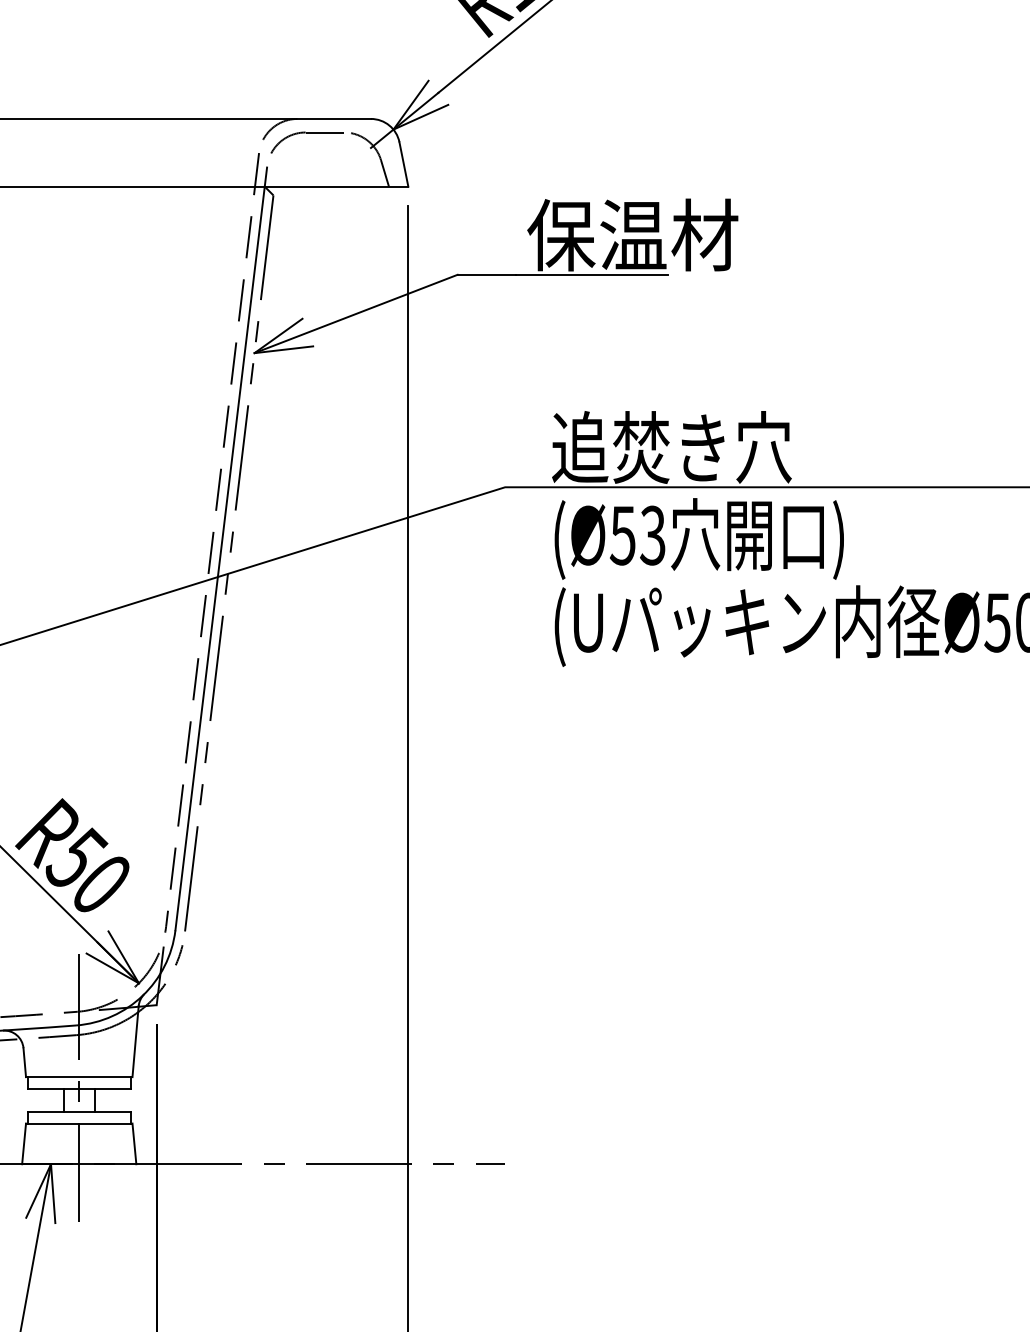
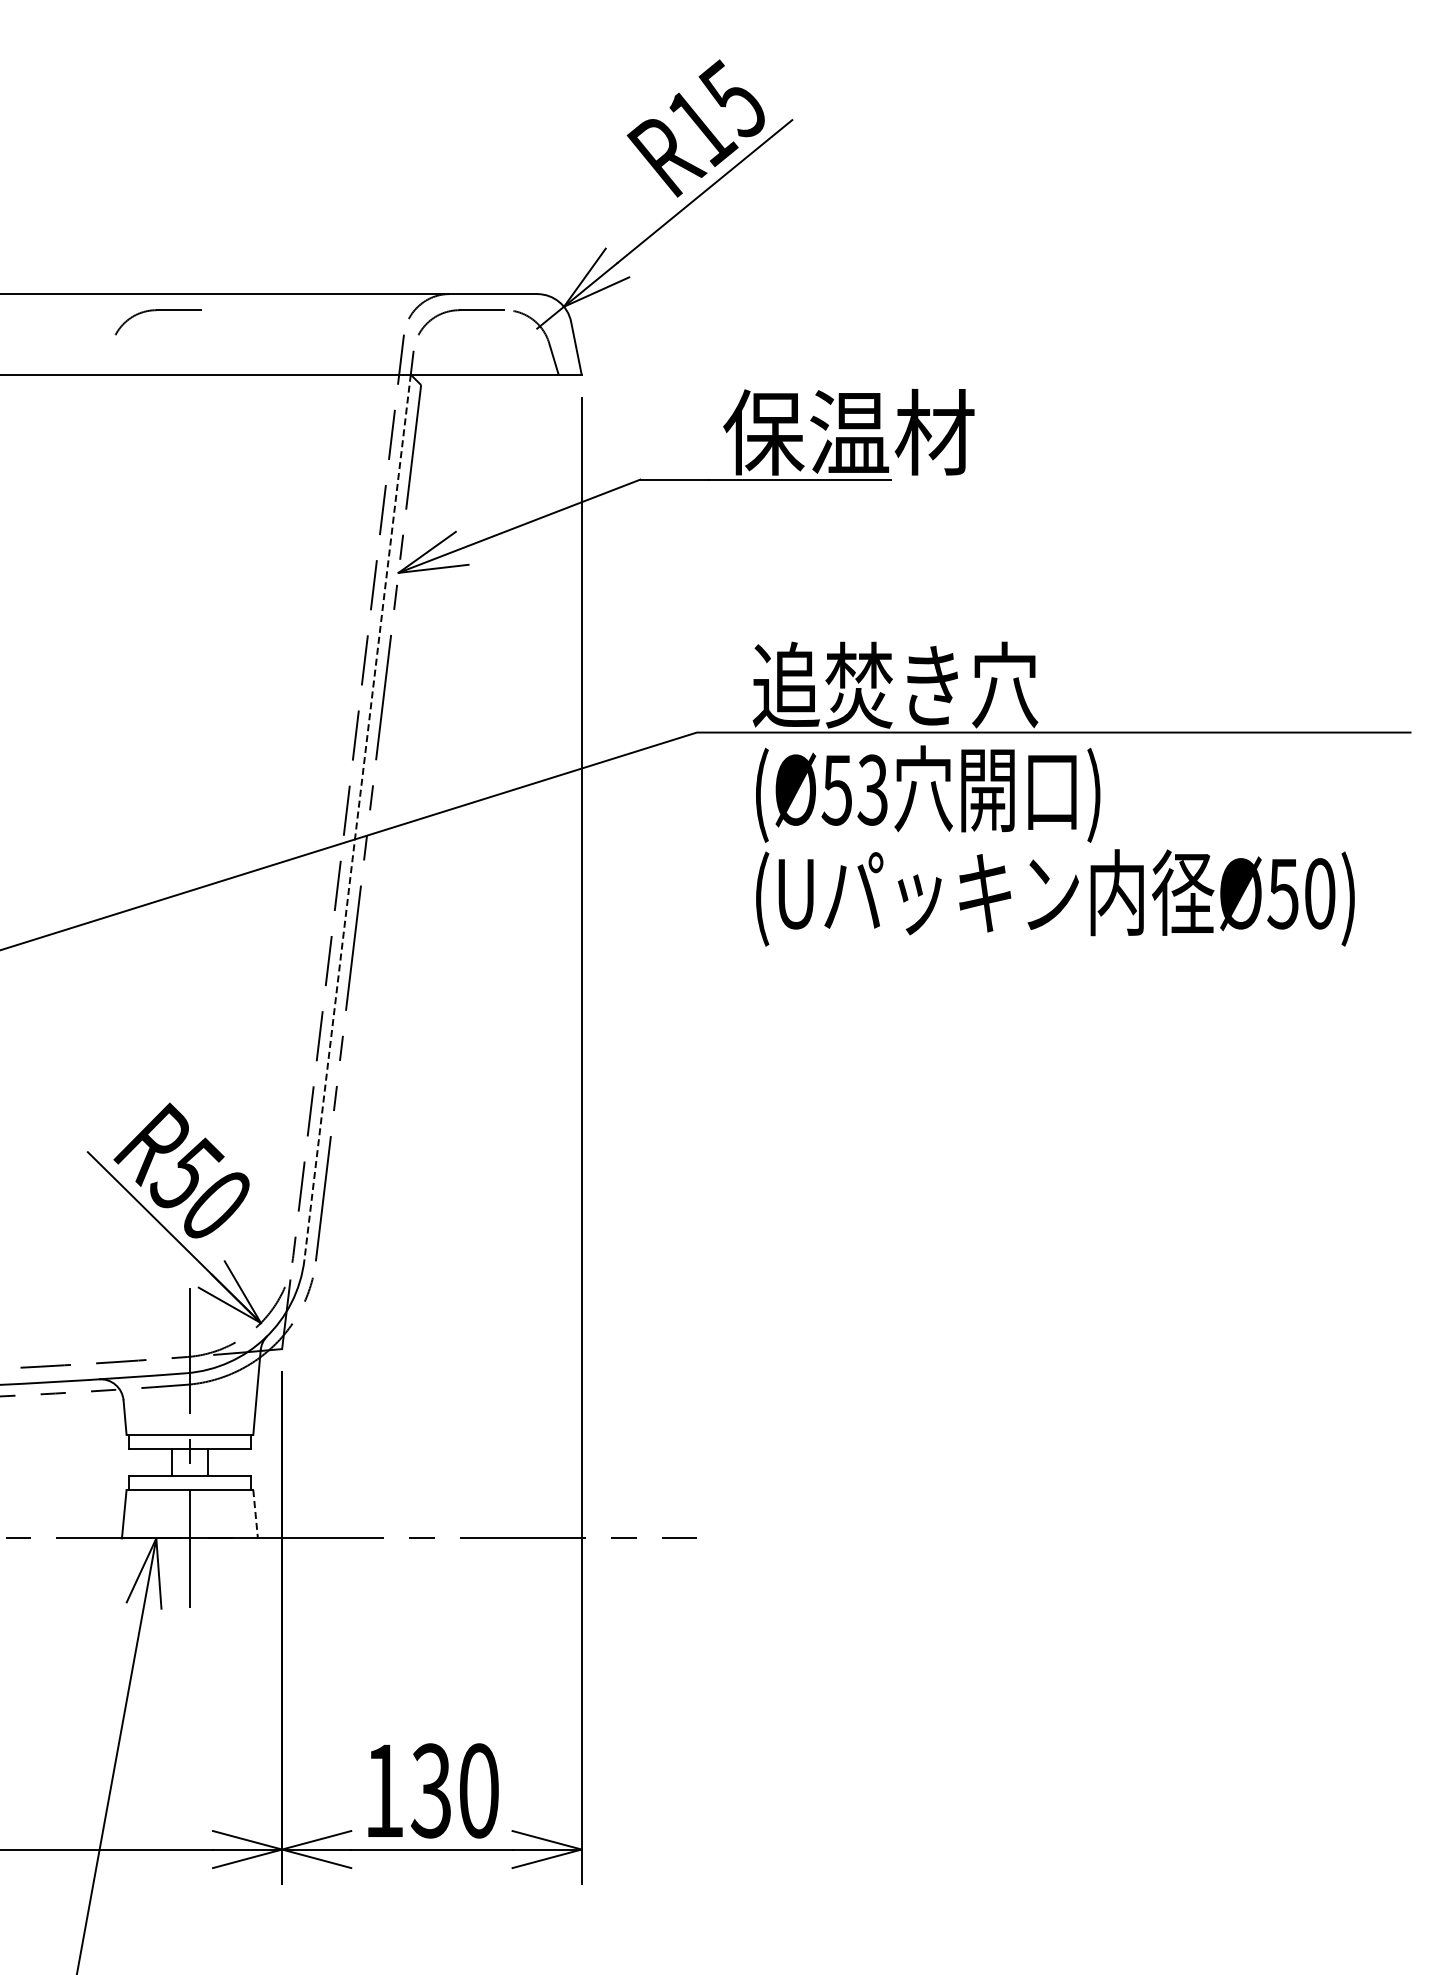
part: (50, 133) -> (155, 311), added
line: (220, 558) -> (357, 817), solid -> dashed
line: (134, 1144) -> (255, 1514), solid -> dashed

